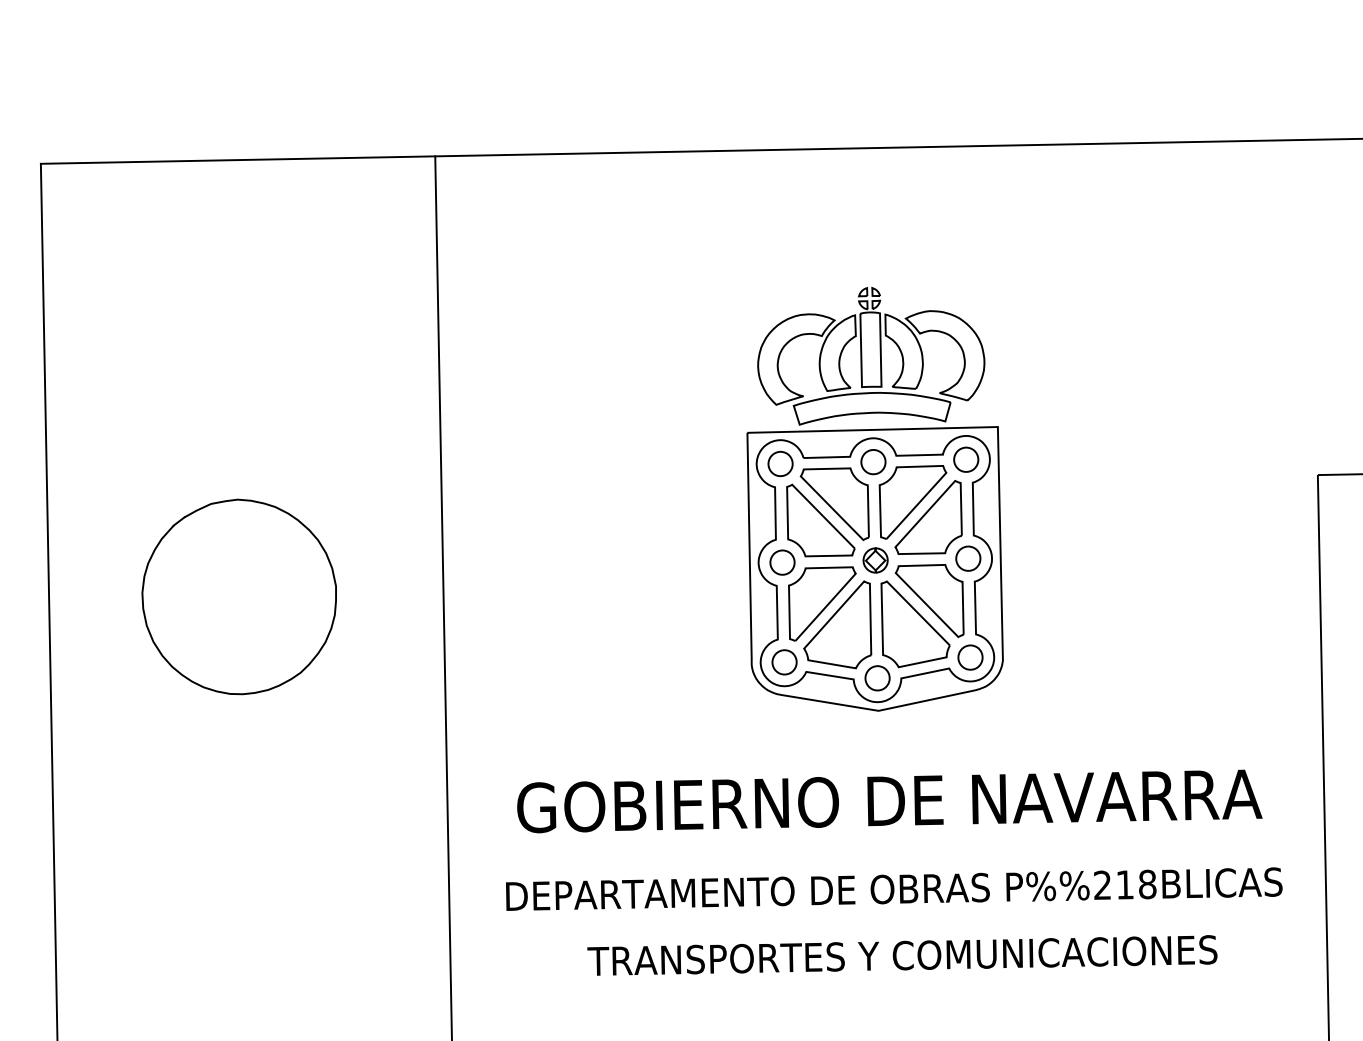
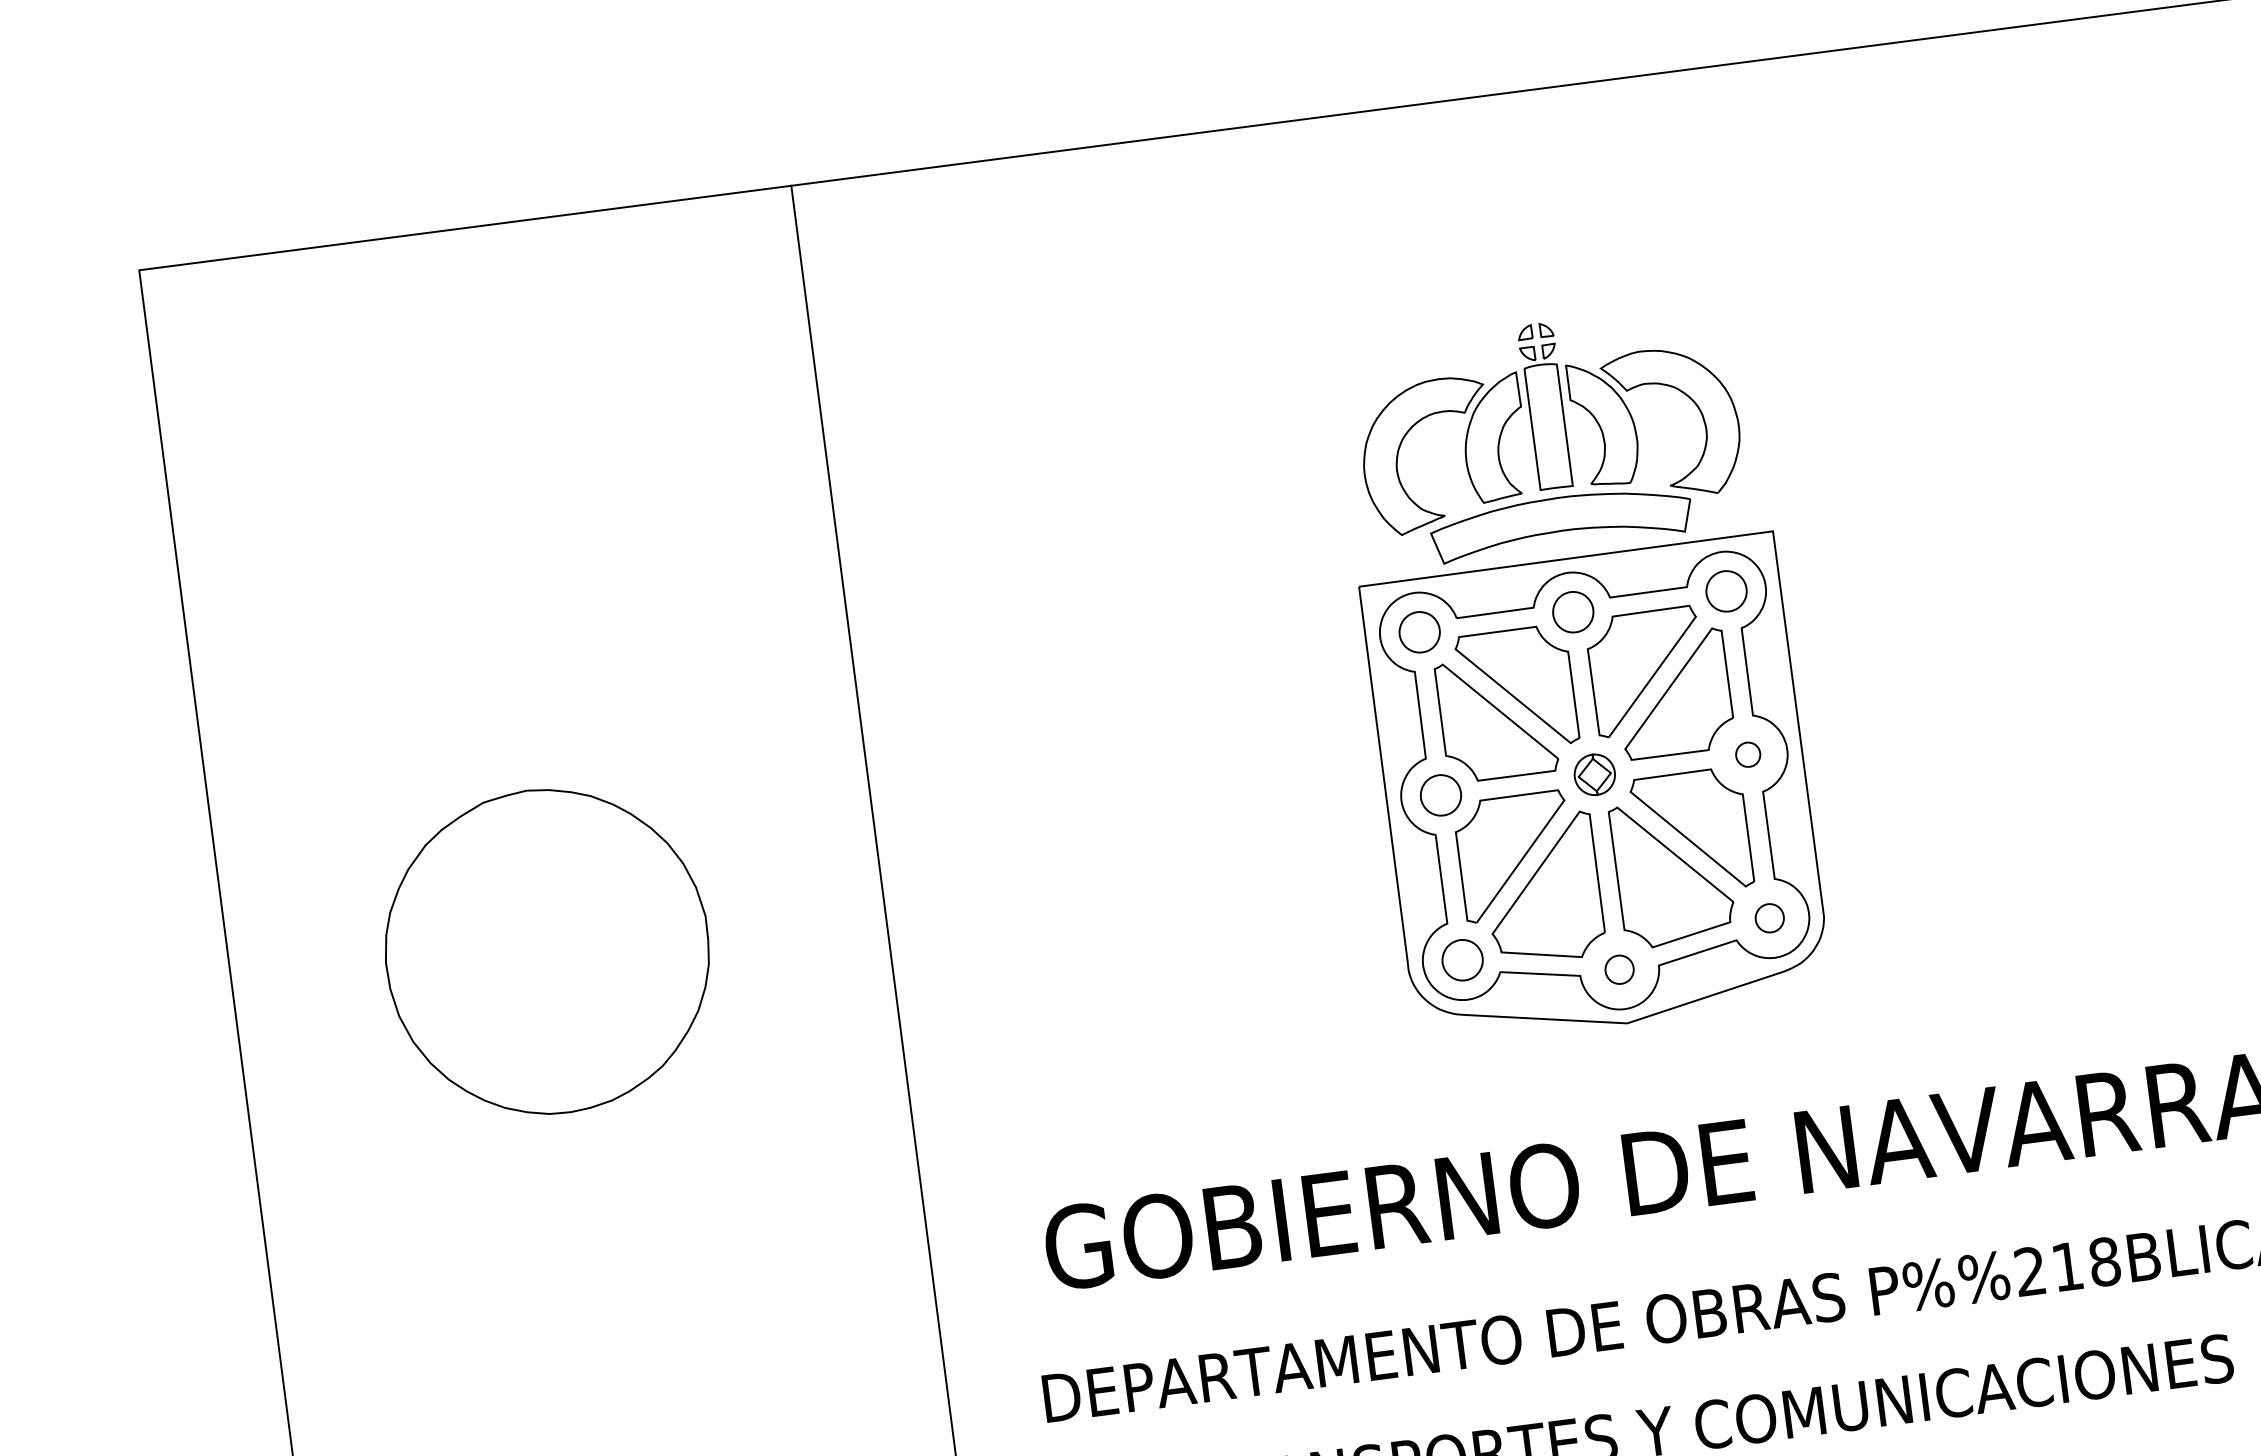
part: (968, 558) -> (1748, 754), size x0.6
part: (970, 657) -> (1769, 918), size x0.7
part: (877, 678) -> (1619, 969), size x0.7

